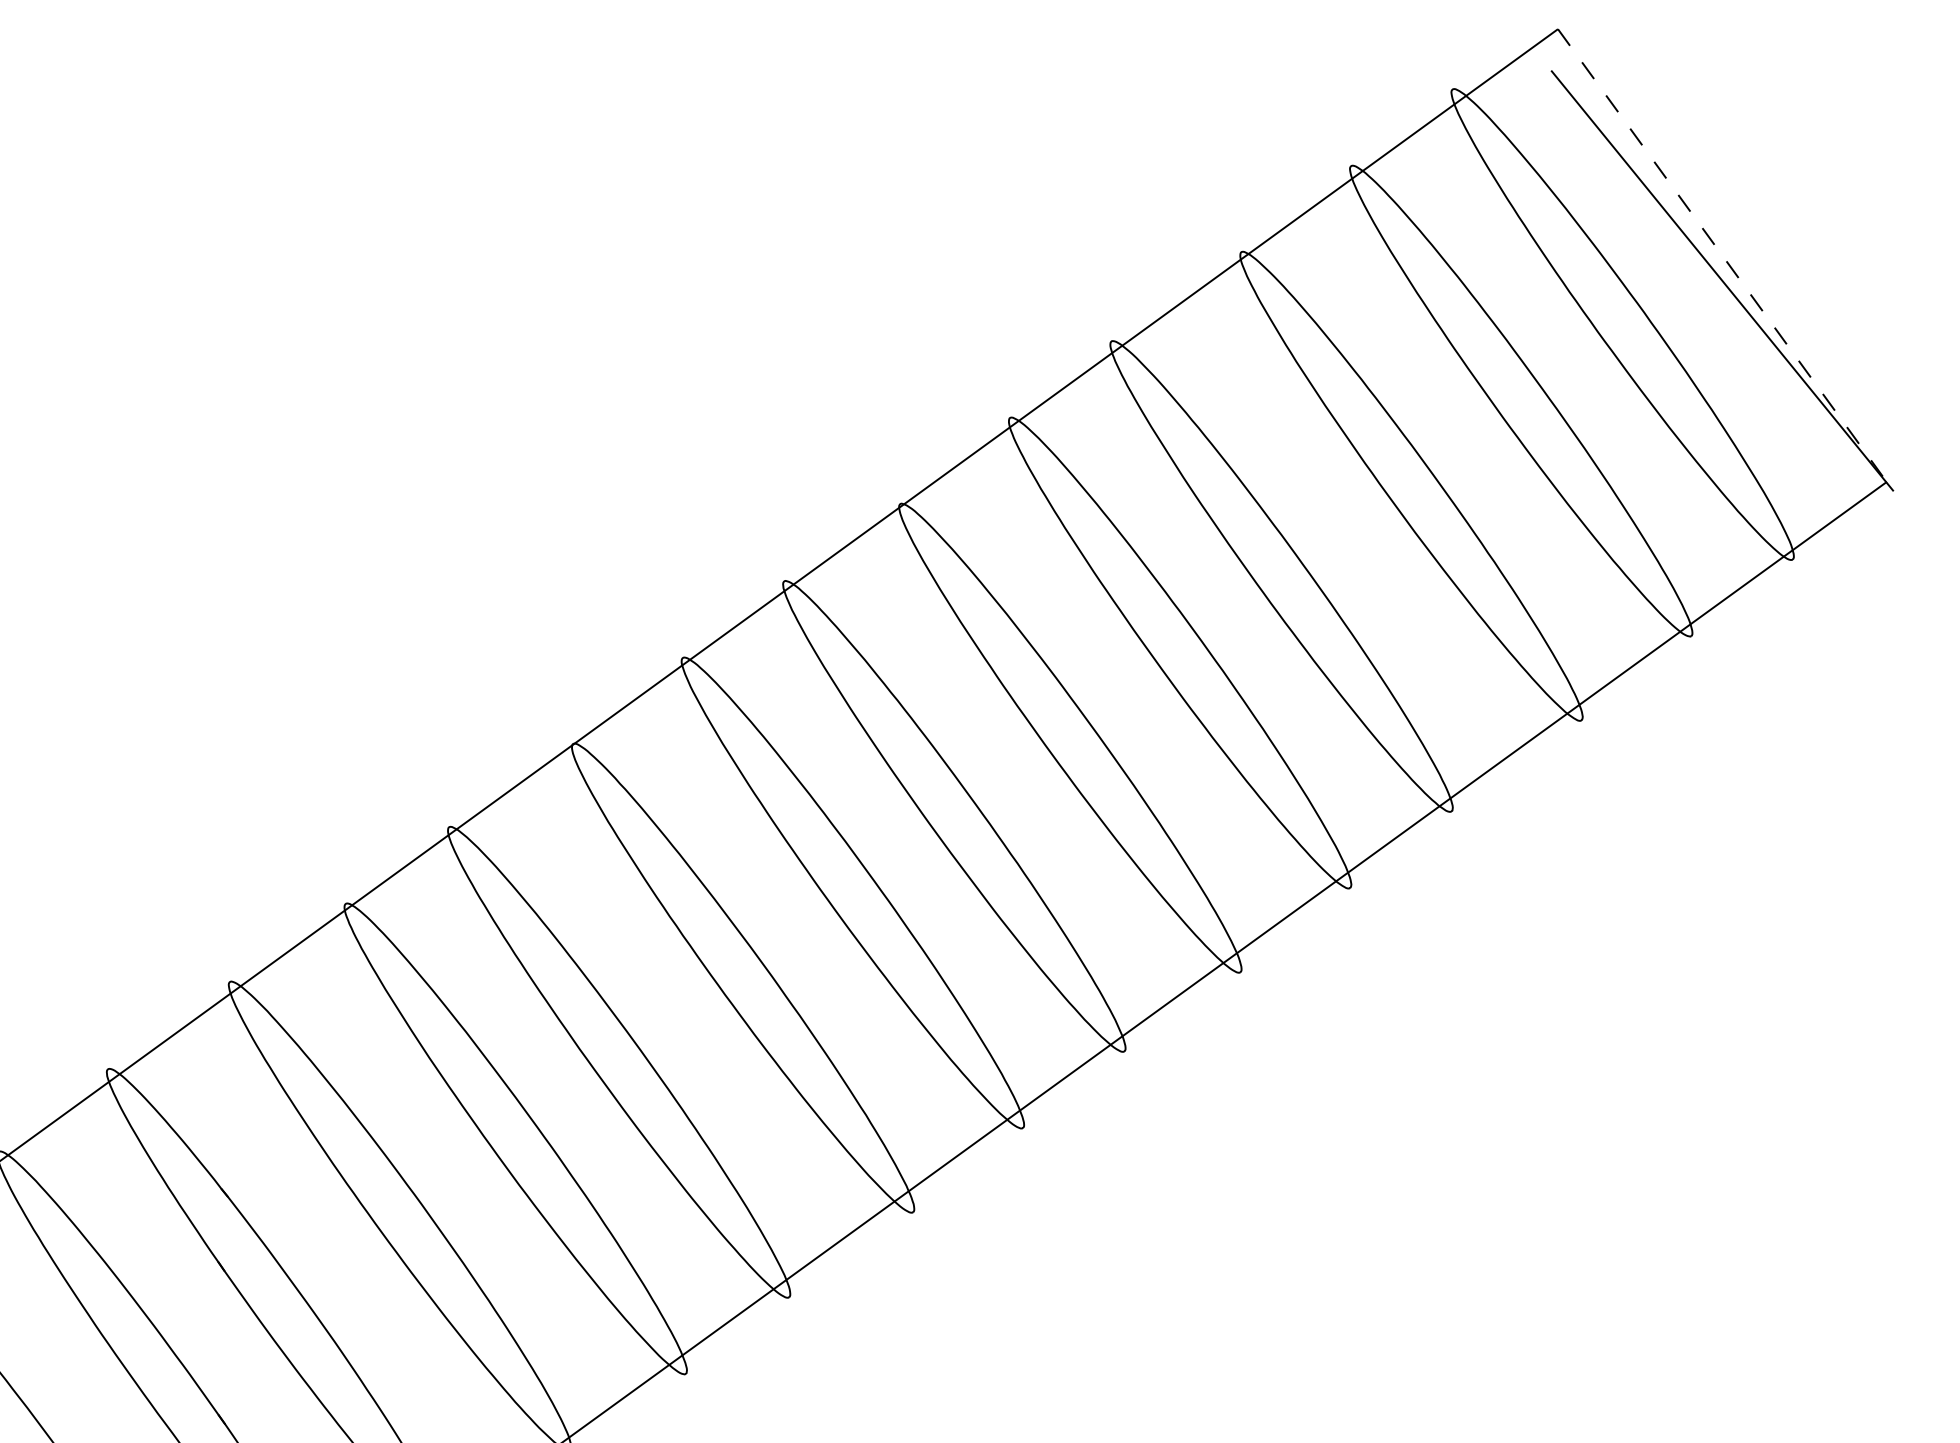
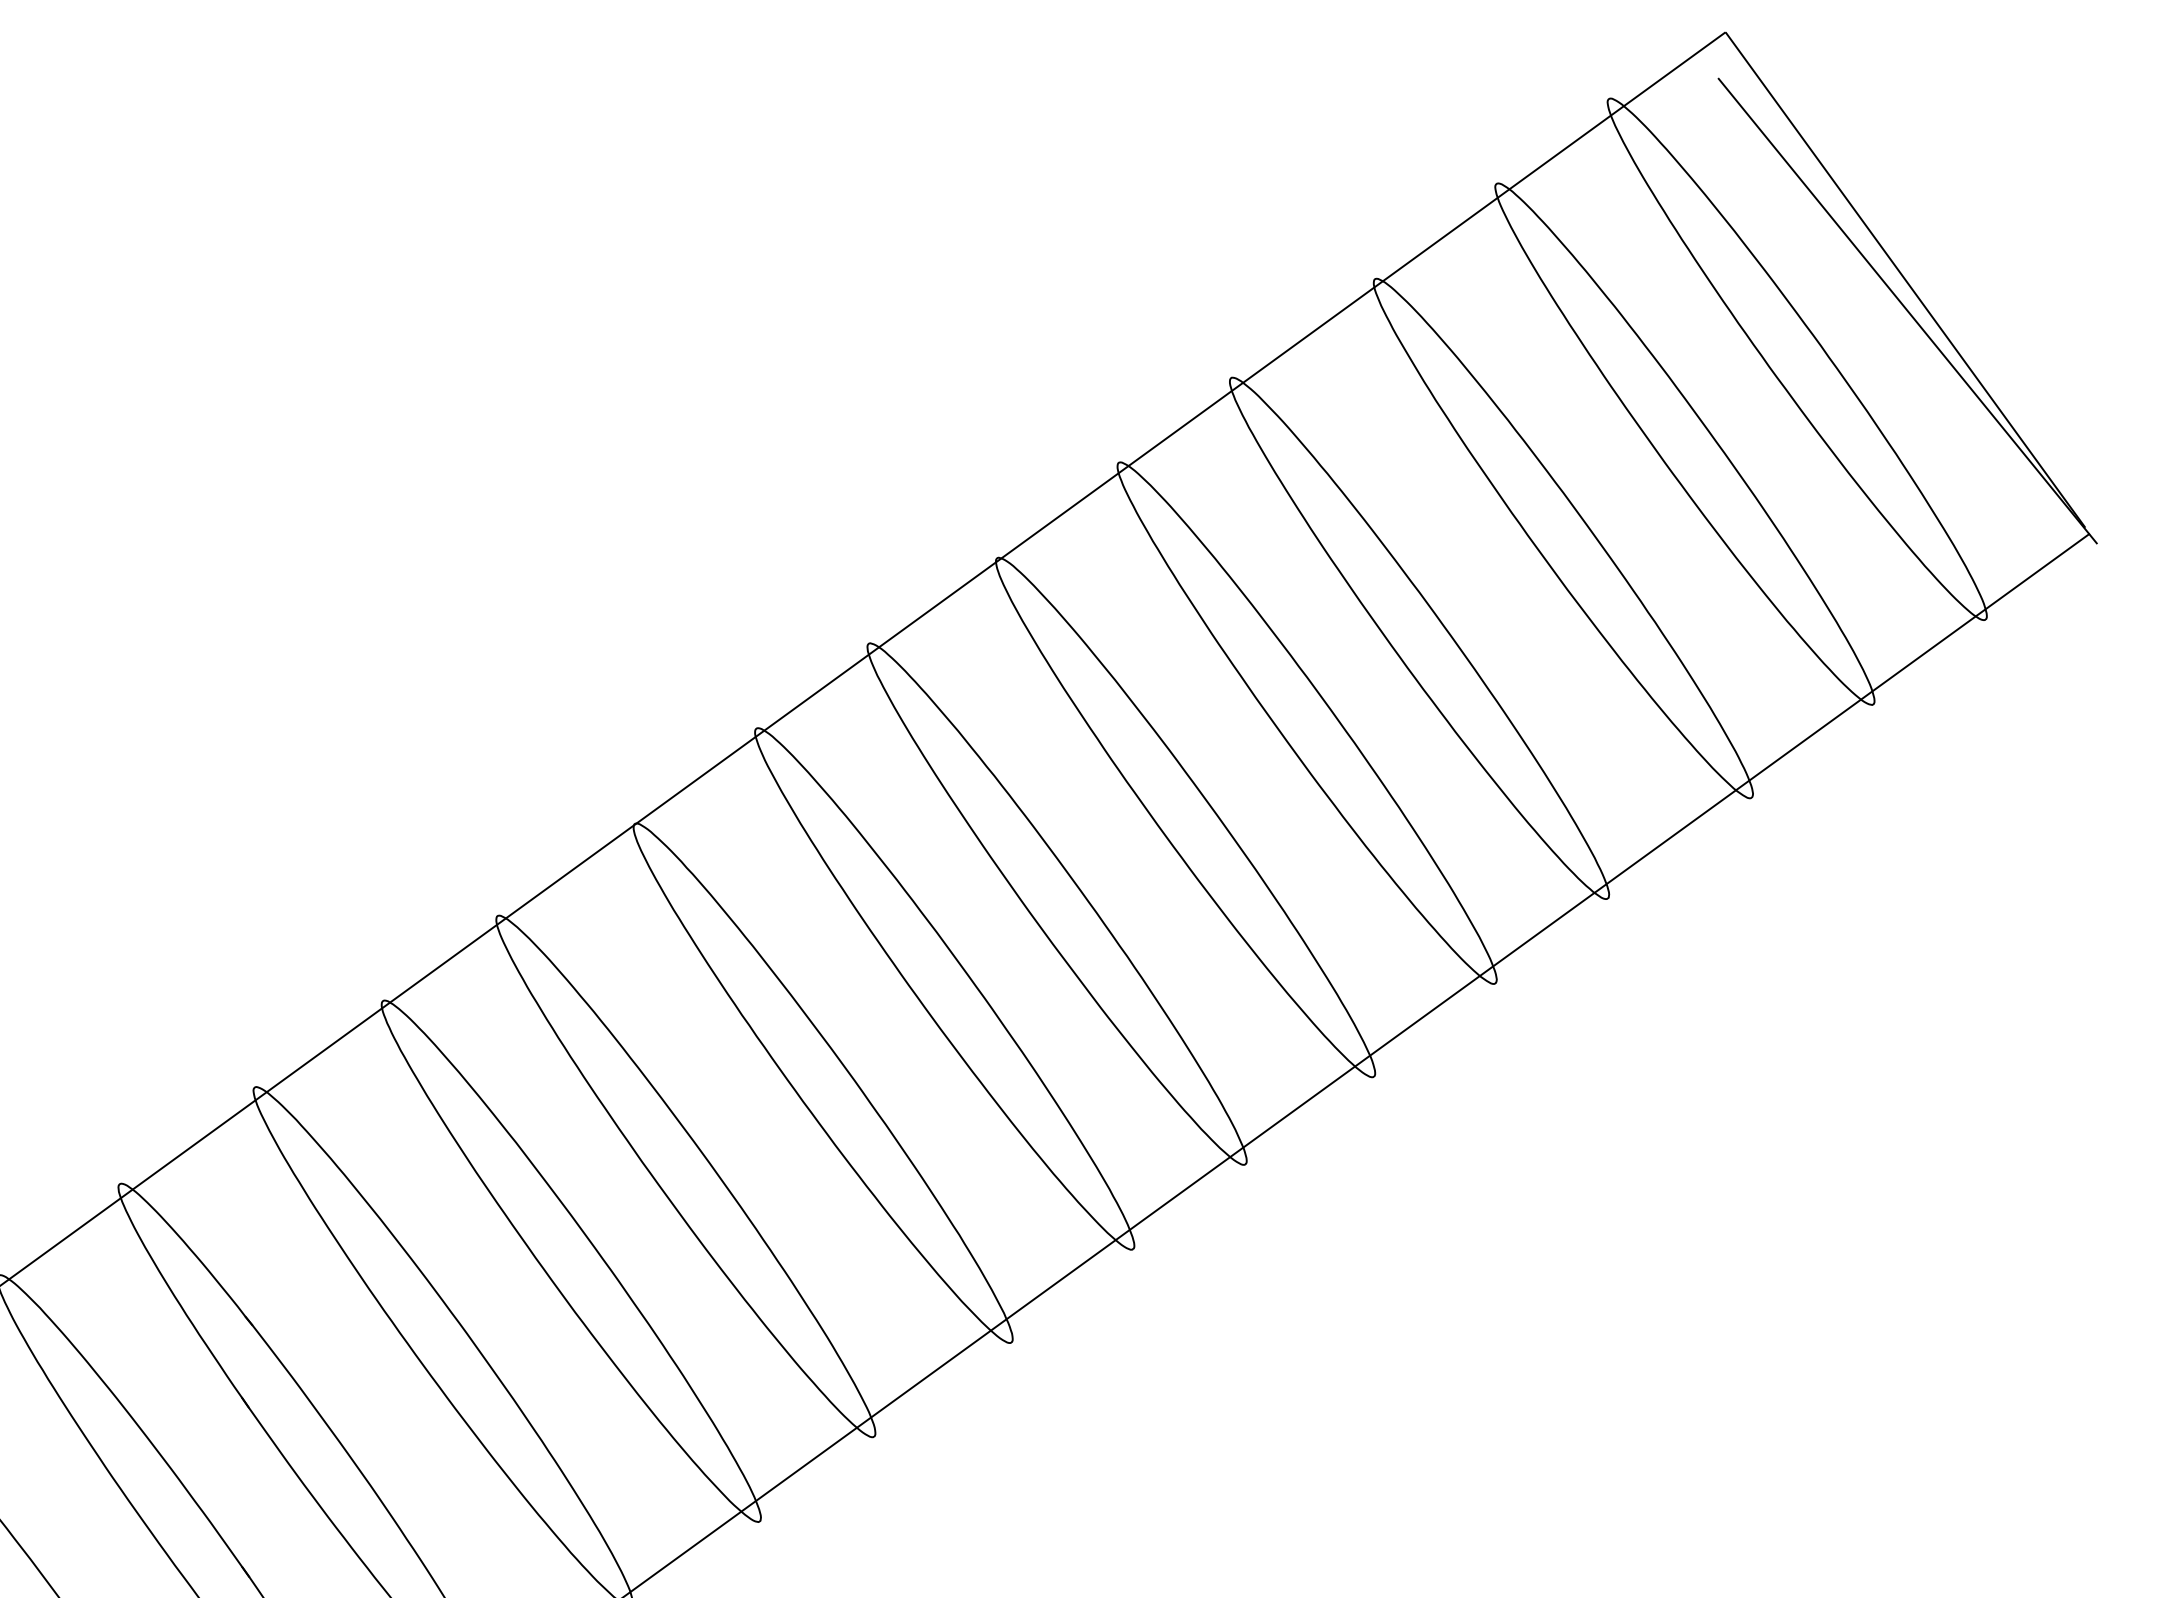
line: (1720, 253) -> (1905, 280), dashed -> solid

